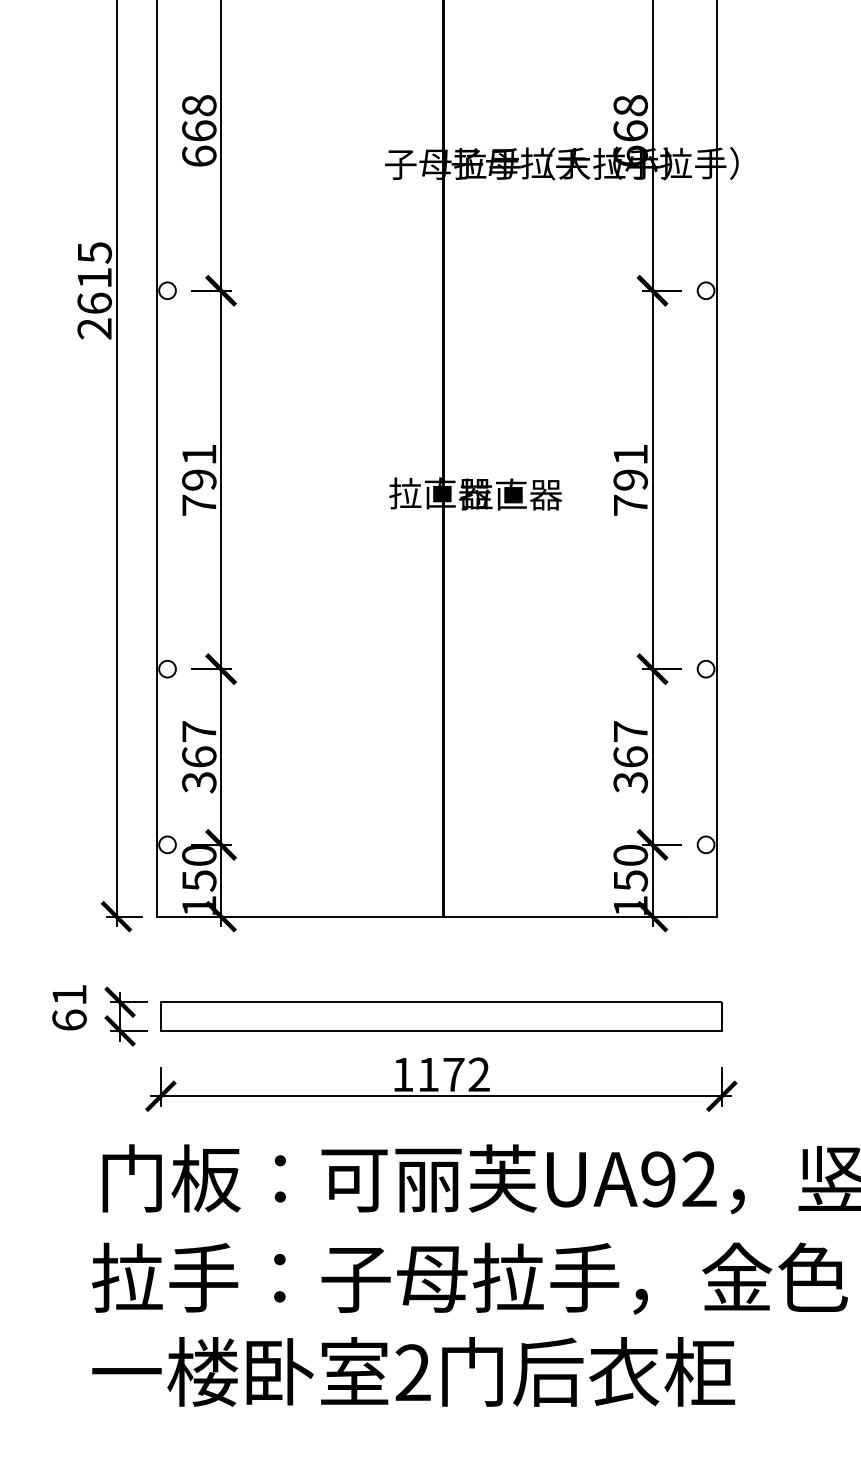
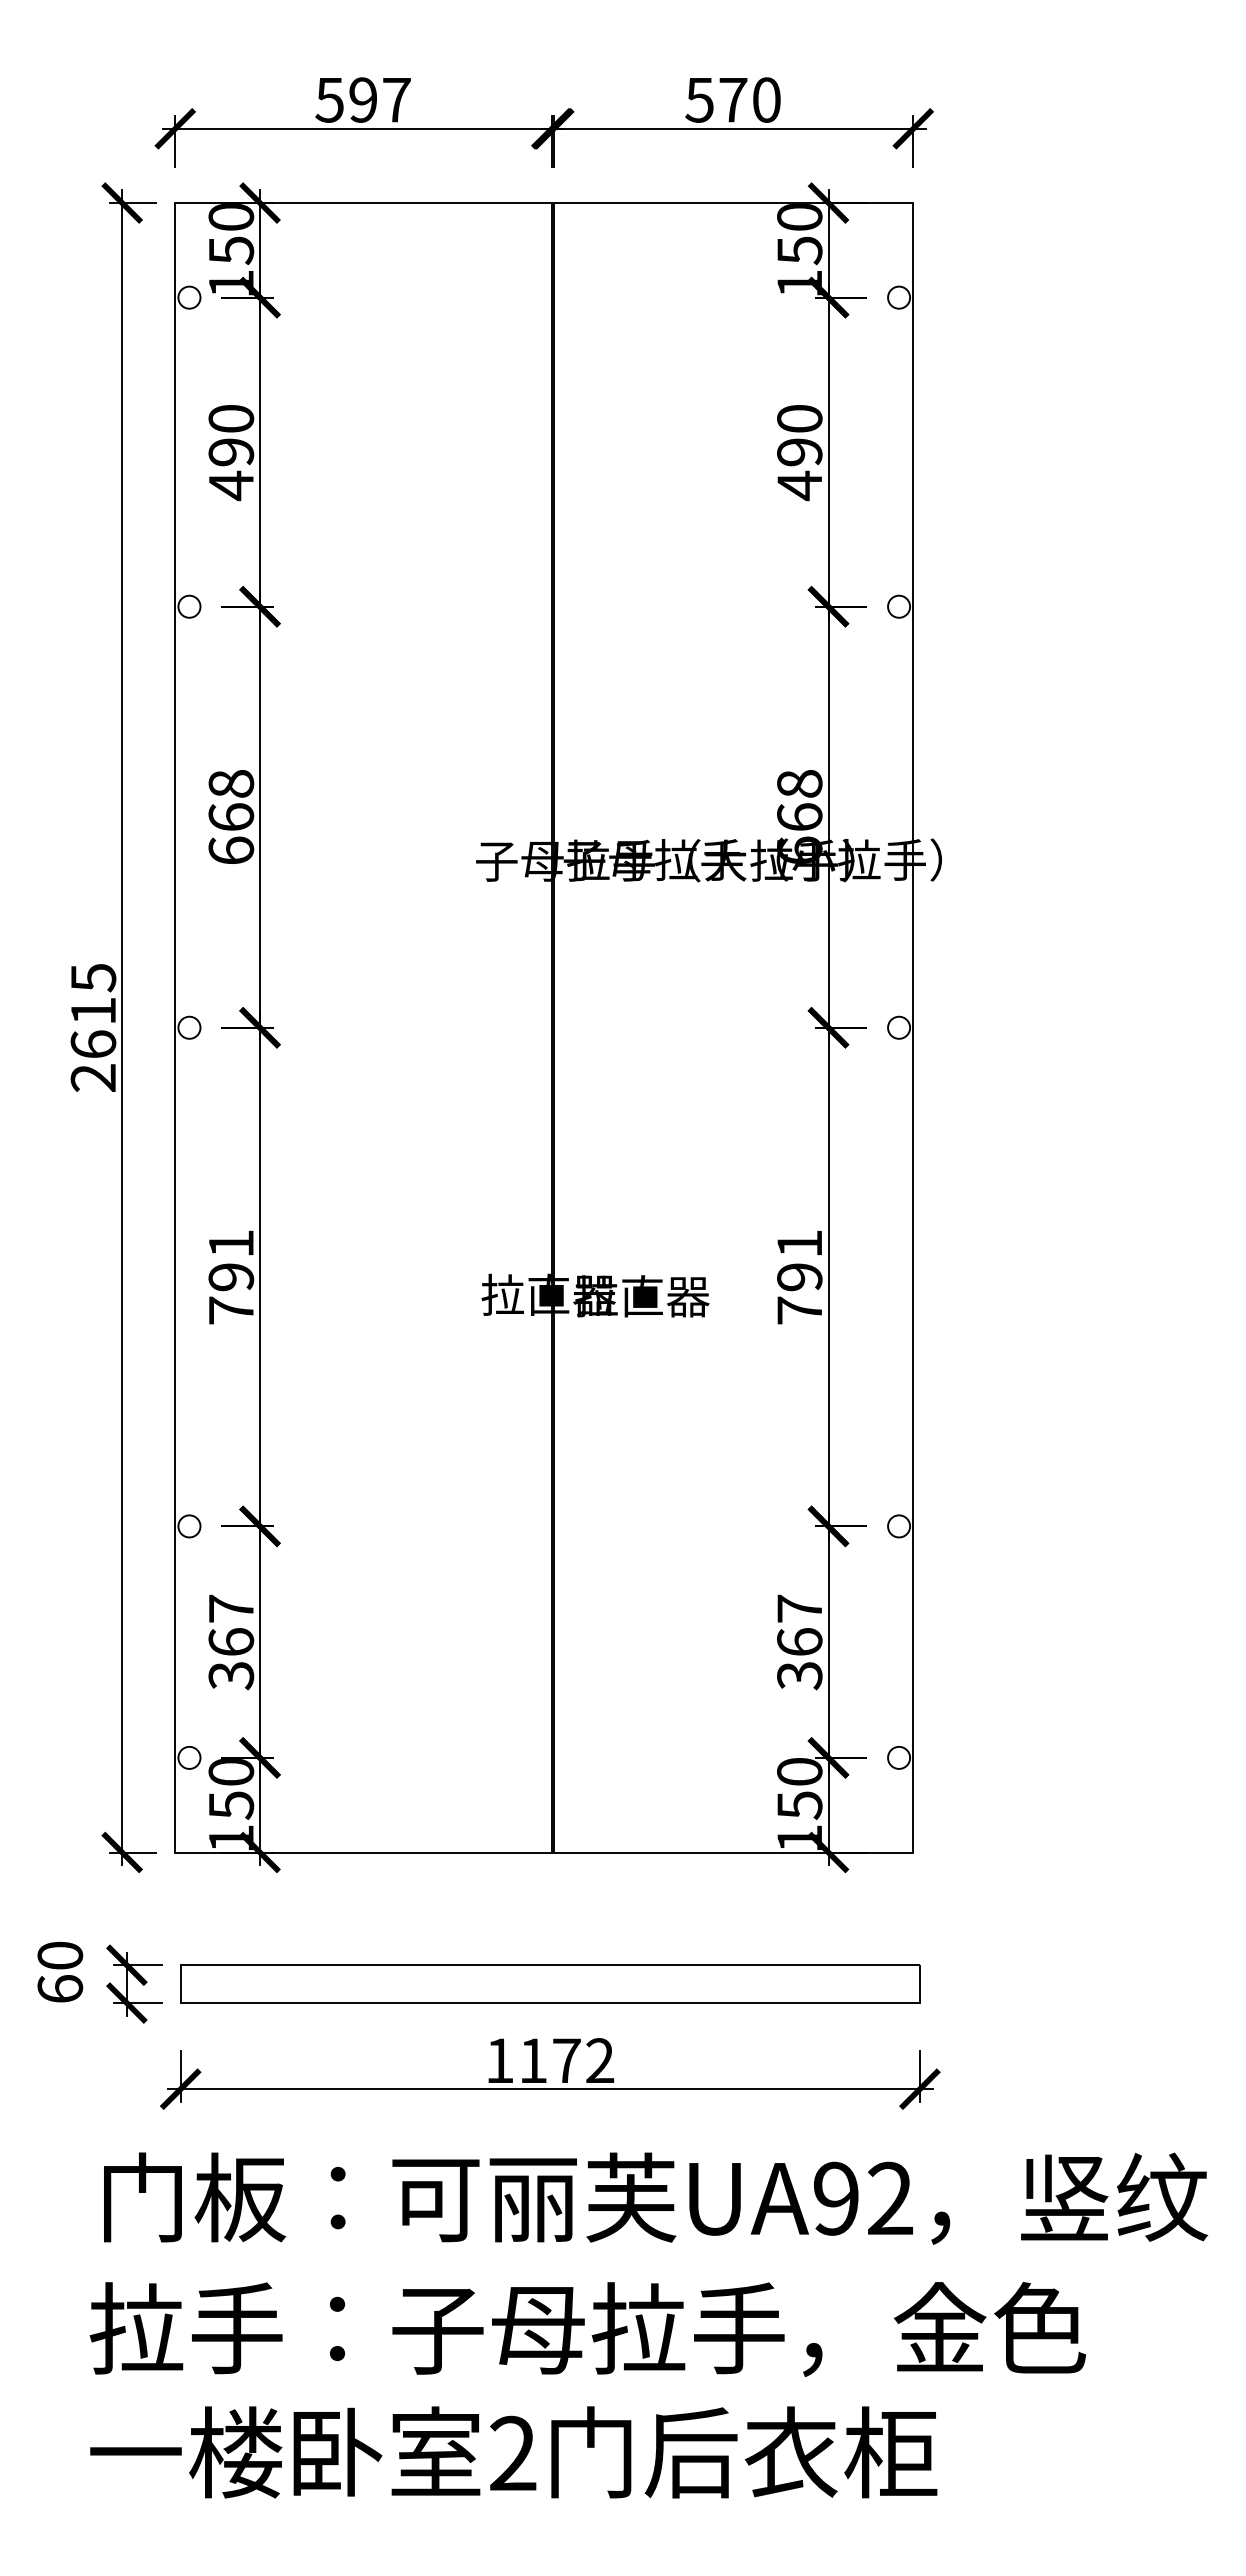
text: (69, 994) -> (60, 1955), 61 -> 60

